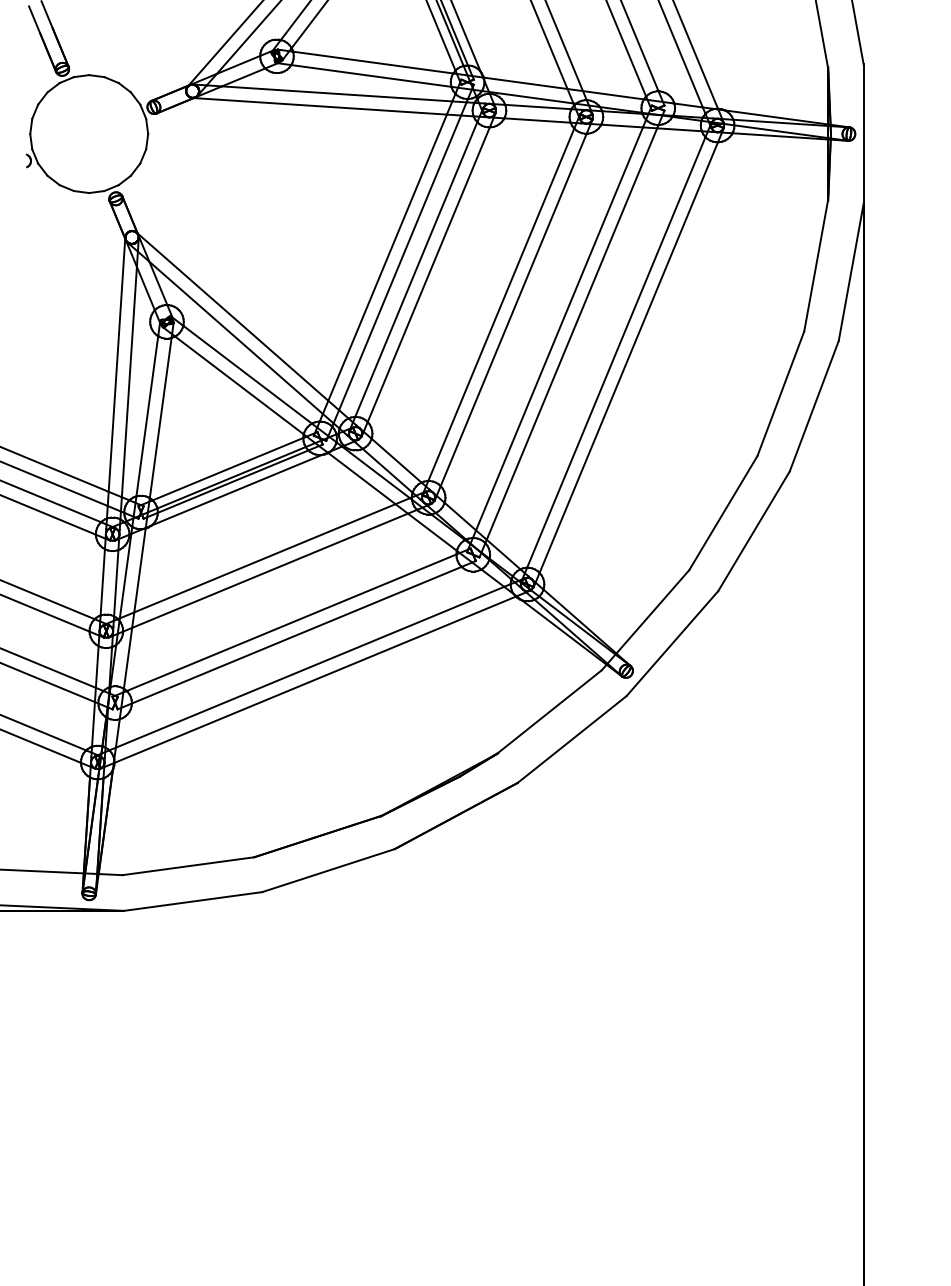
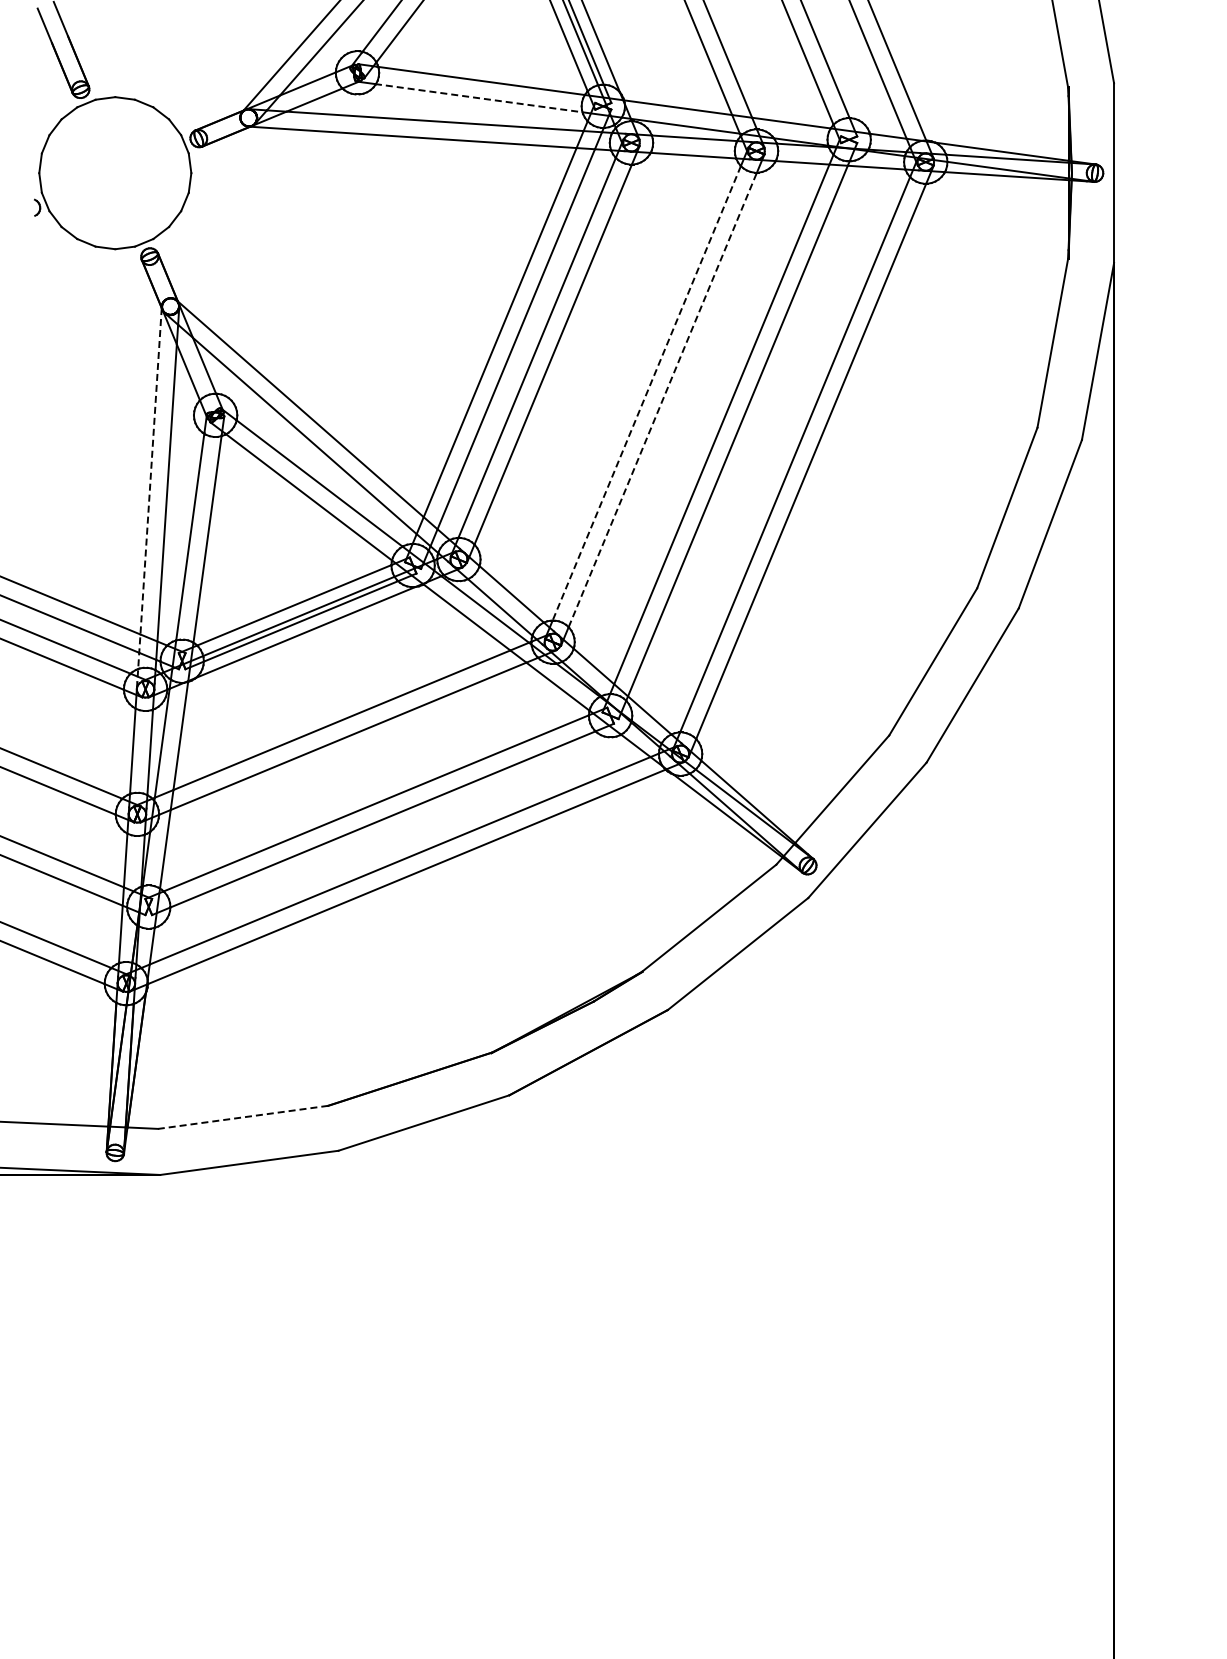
line: (370, 76) -> (478, 98), solid -> dashed
line: (501, 304) -> (646, 393), solid -> dashed
line: (513, 309) -> (662, 399), solid -> dashed
line: (115, 384) -> (149, 495), solid -> dashed
line: (188, 866) -> (243, 1117), solid -> dashed

